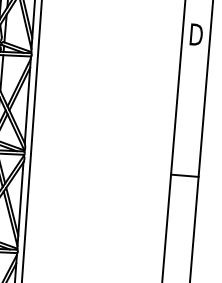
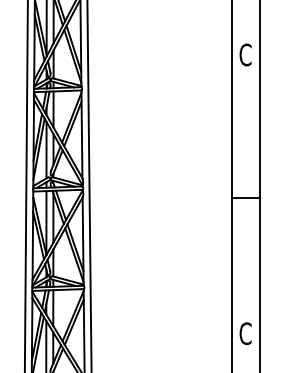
text: (196, 34) -> (245, 54), D -> C

